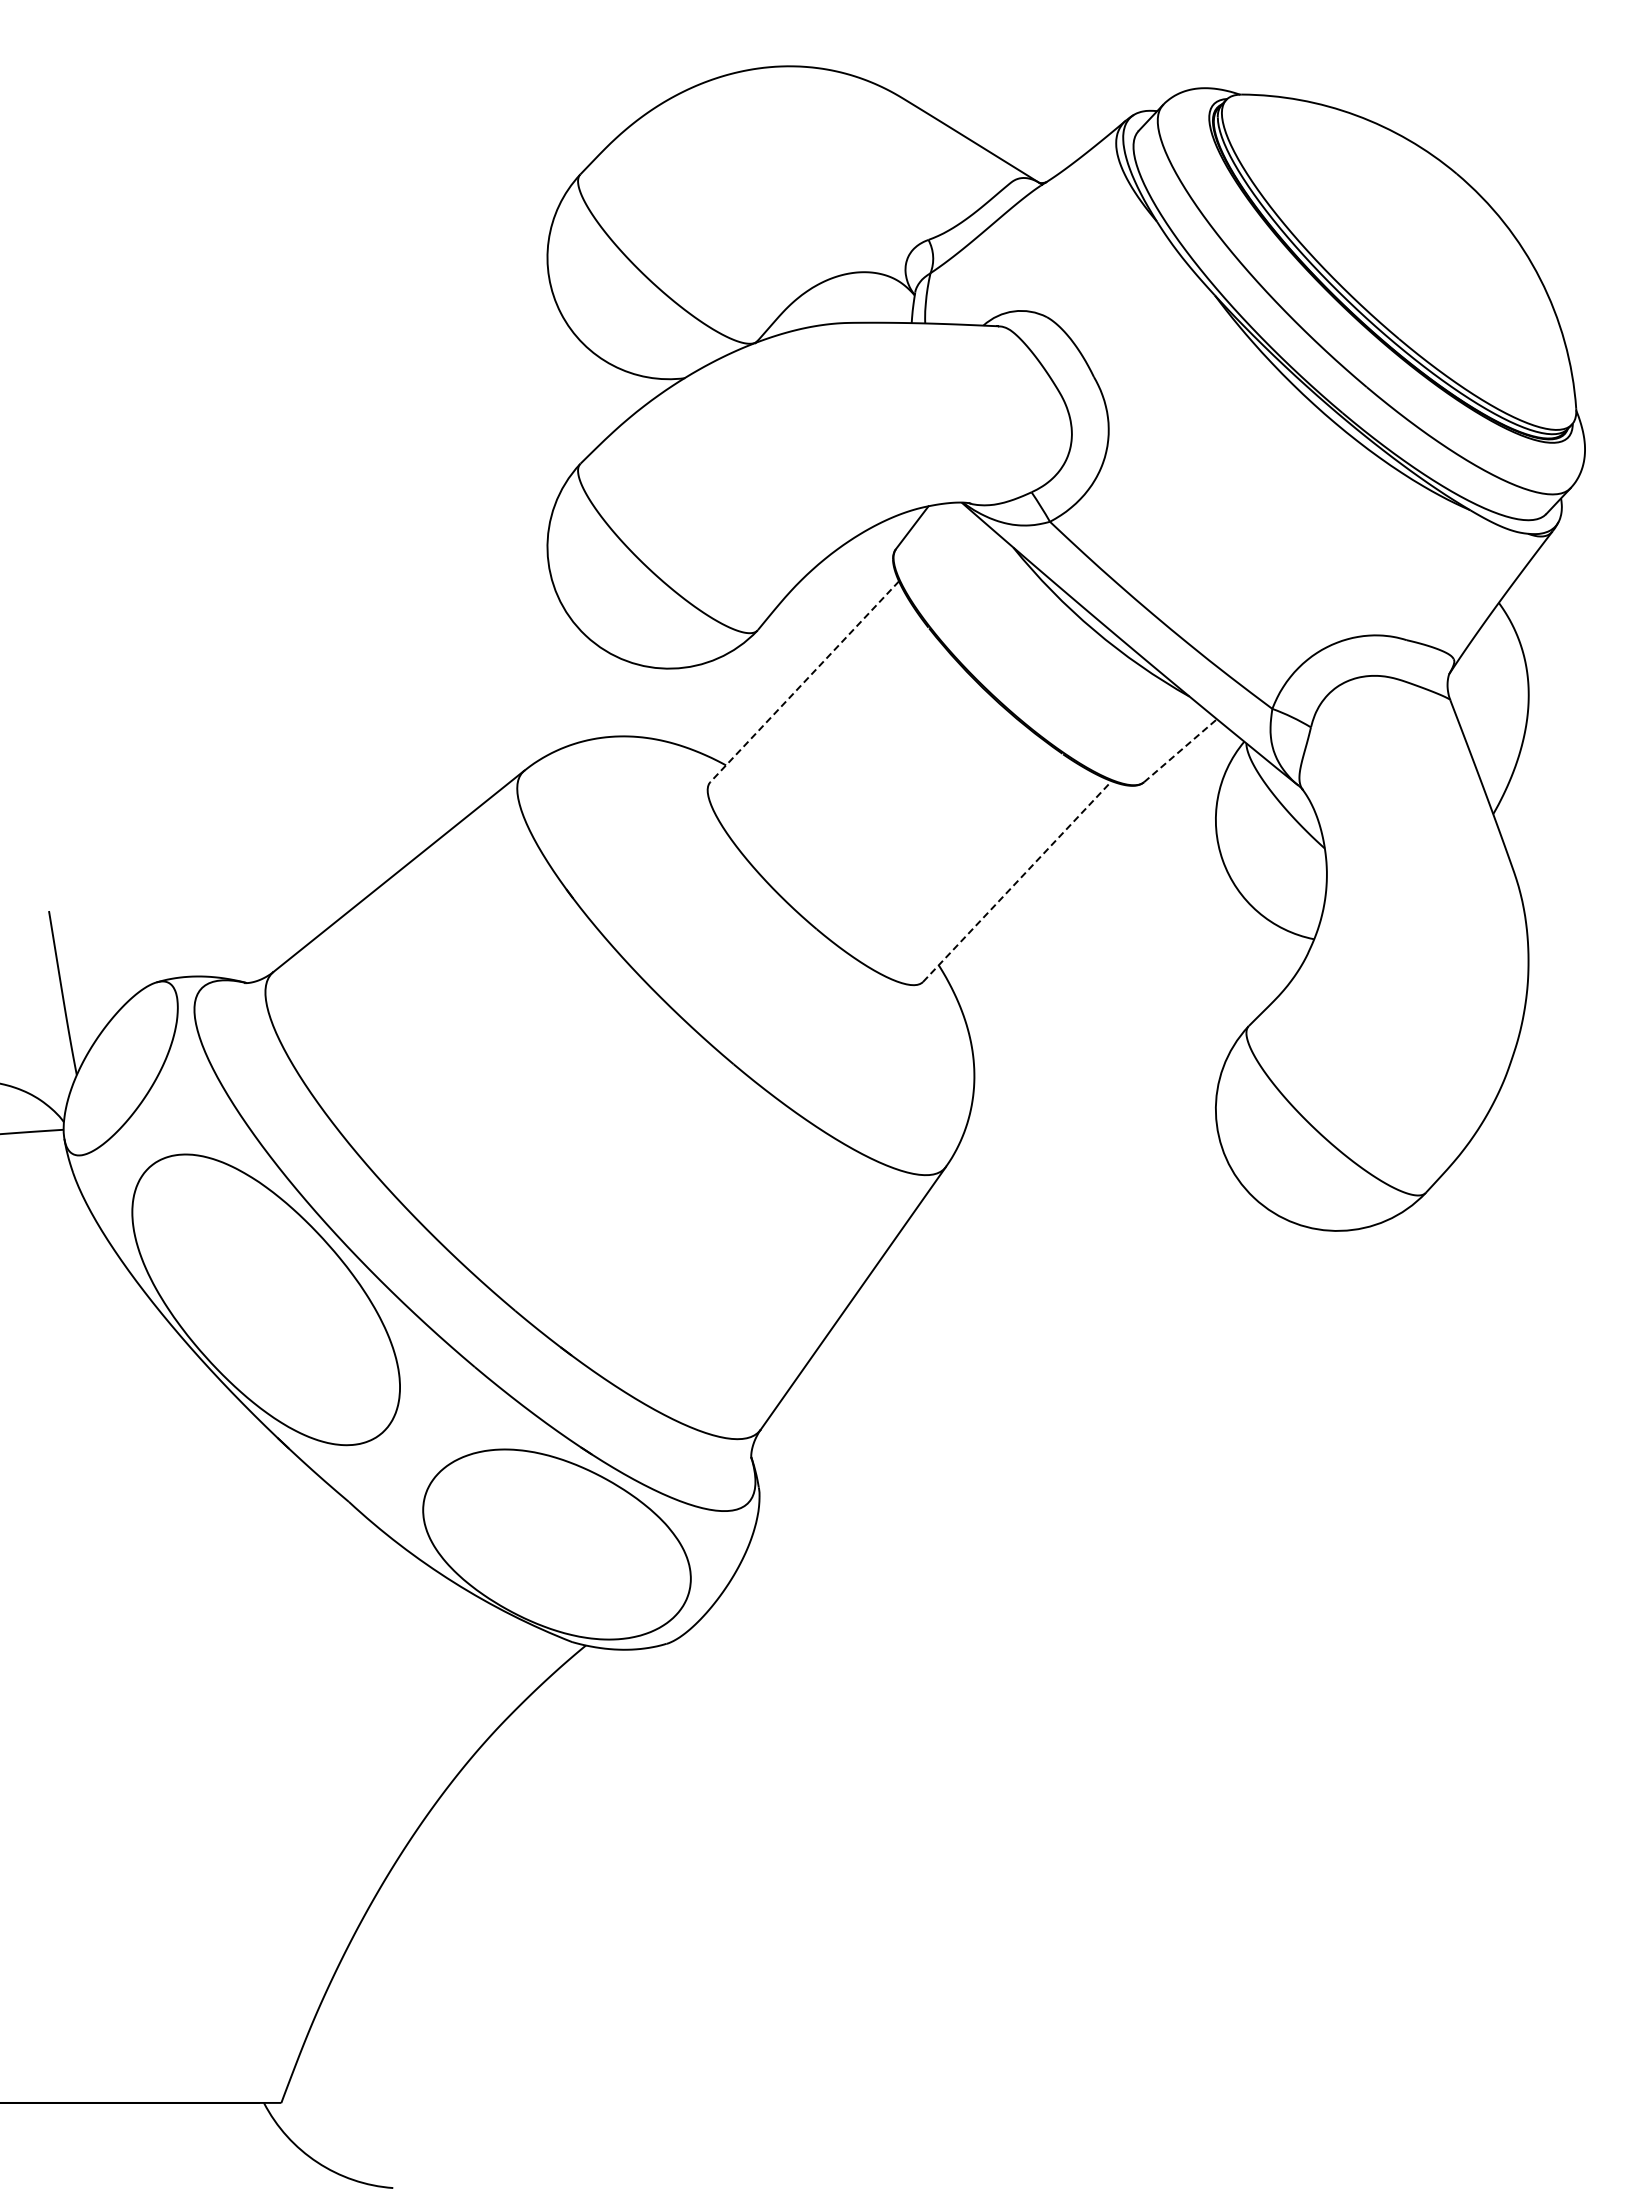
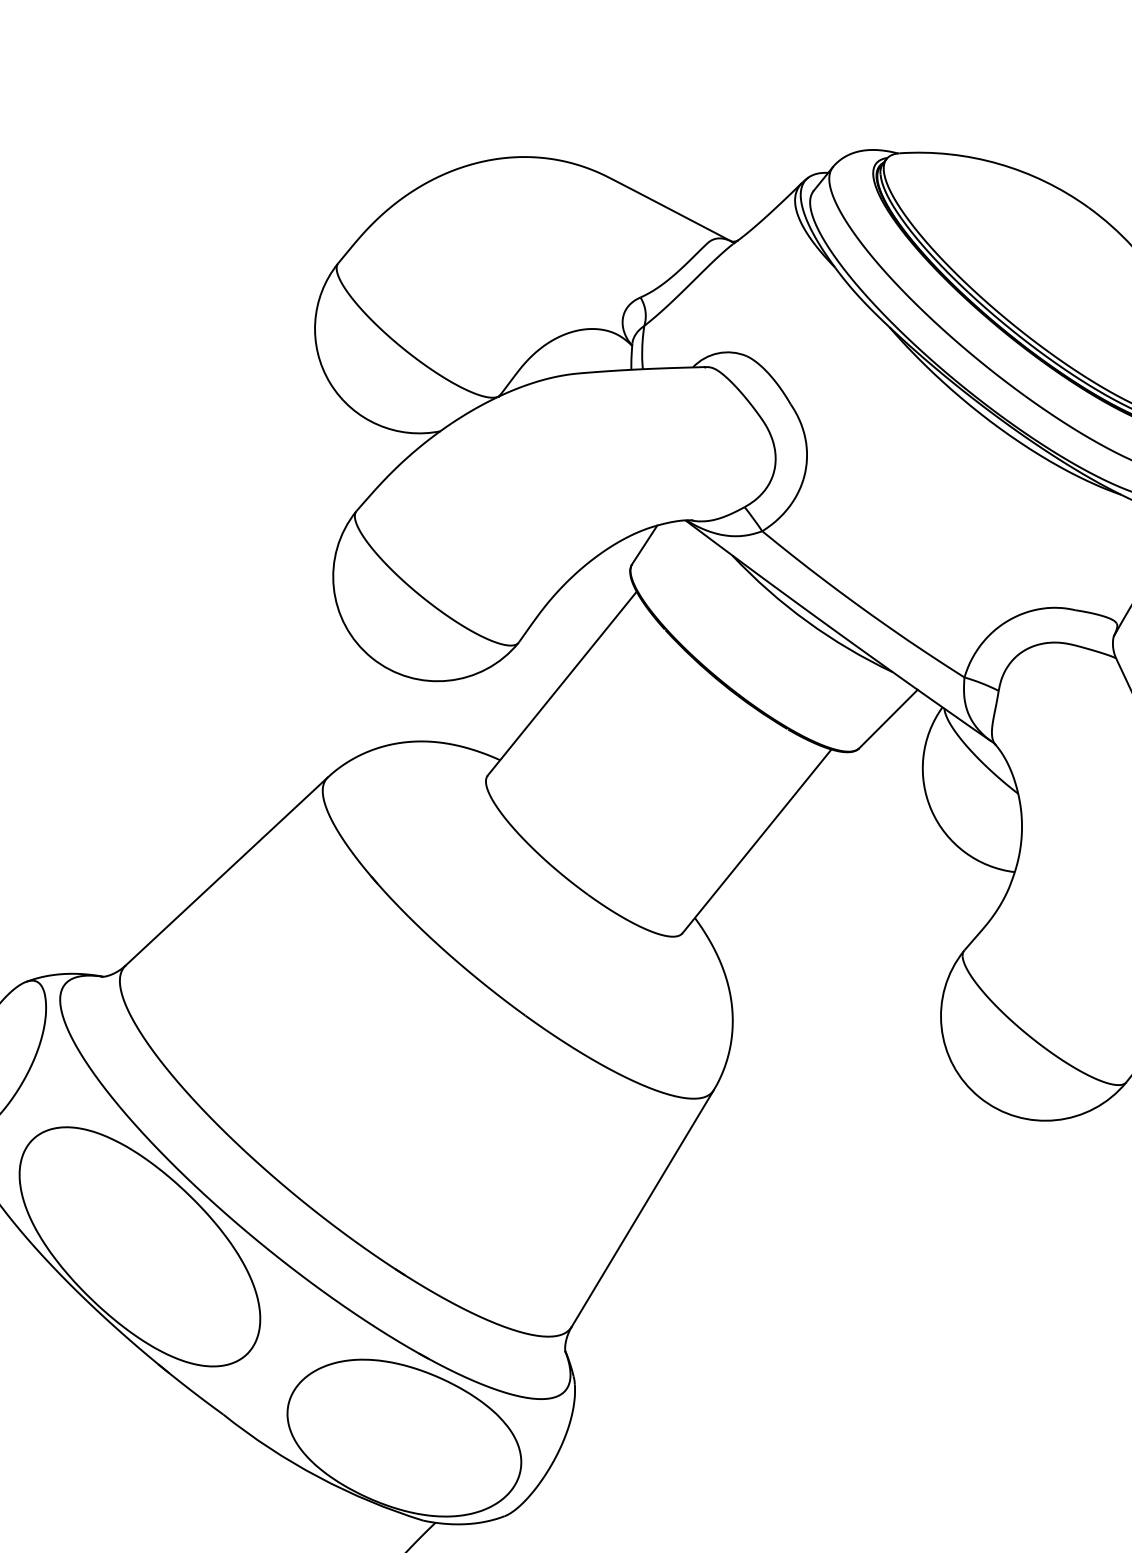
line: (804, 681) -> (562, 683), dashed -> solid
line: (1180, 750) -> (888, 718), dashed -> solid
line: (1017, 881) -> (757, 841), dashed -> solid

